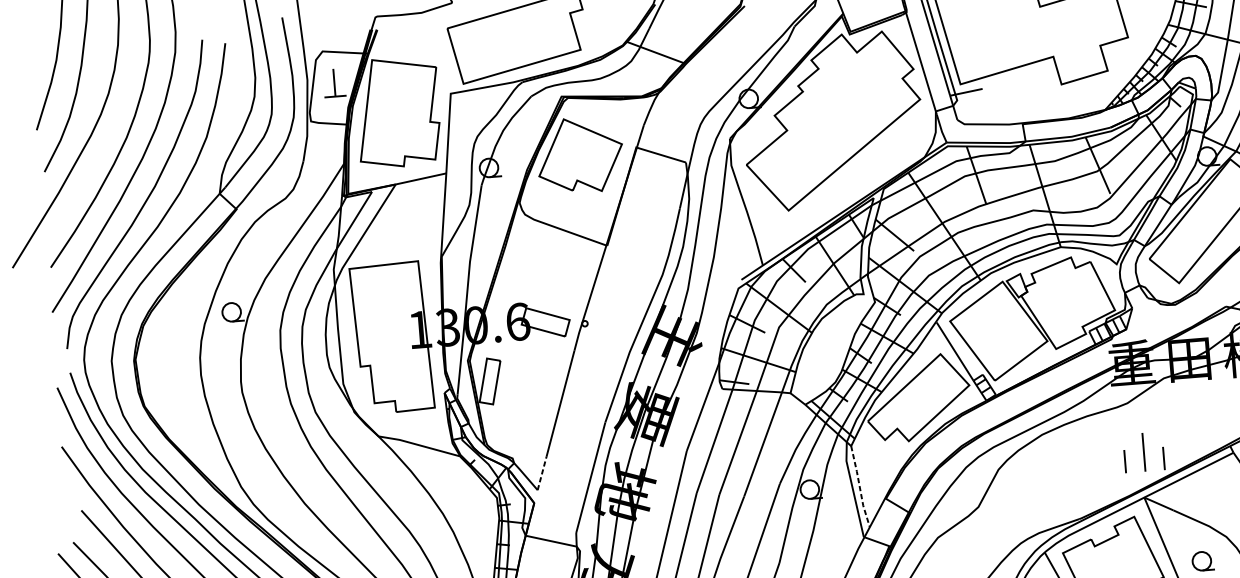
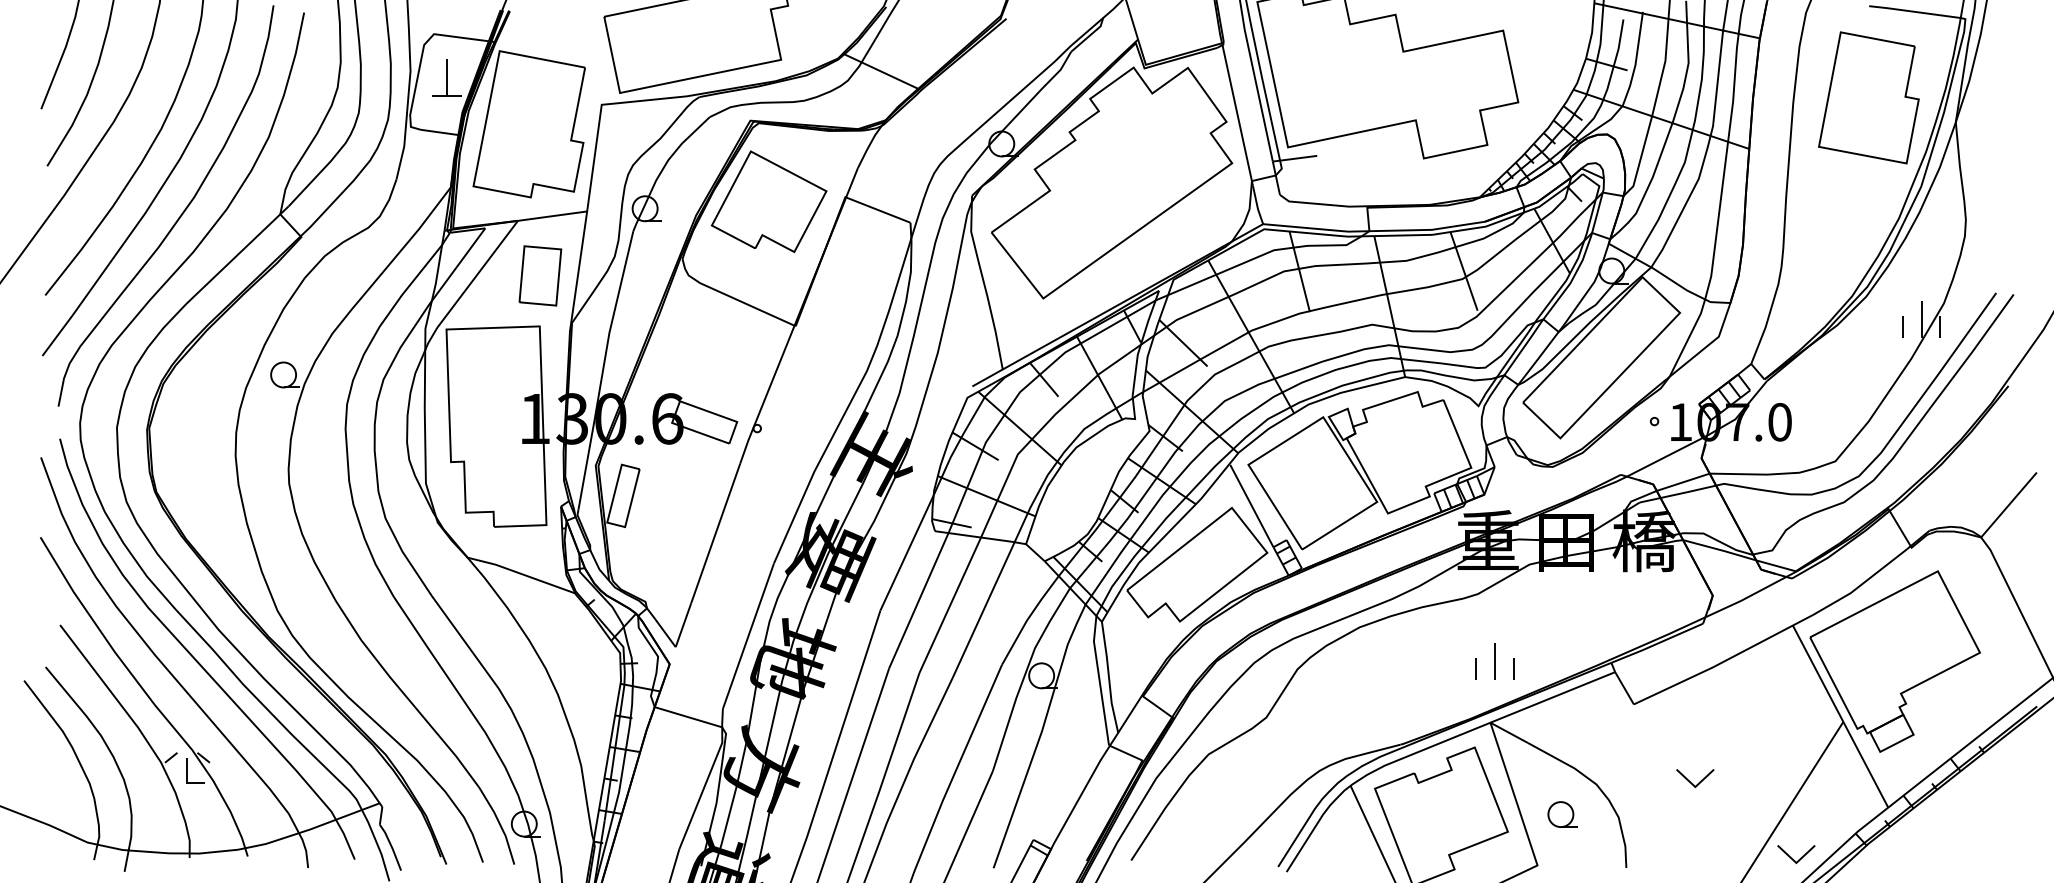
part: (415, 223) -> (540, 275), added
part: (1143, 452) -> (1494, 661), size x0.71
line: (542, 472) -> (683, 624), dashed -> solid
line: (860, 486) -> (1109, 677), dashed -> solid

